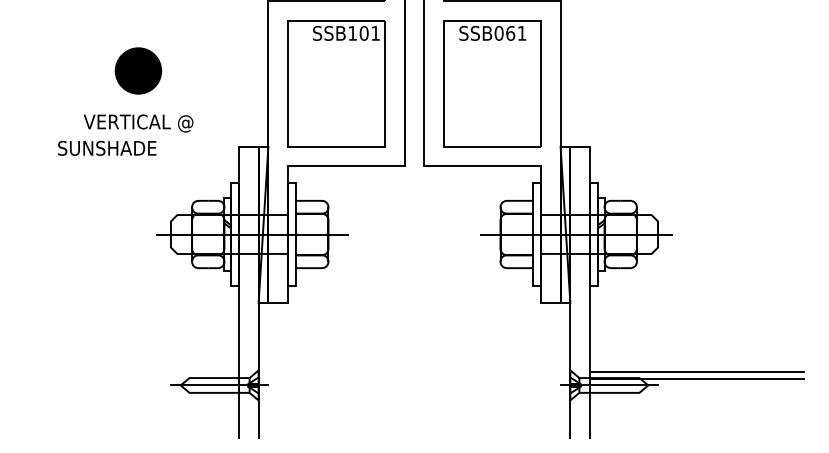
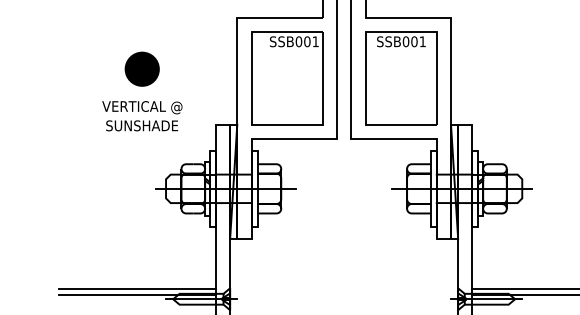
text: (352, 33) -> (298, 41), SSB101 -> SSB001
text: (510, 33) -> (414, 41), SSB061 -> SSB001
text: (107, 147) -> (142, 125), moved
line: (131, 371) -> (137, 289), added
line: (131, 379) -> (137, 294), added

